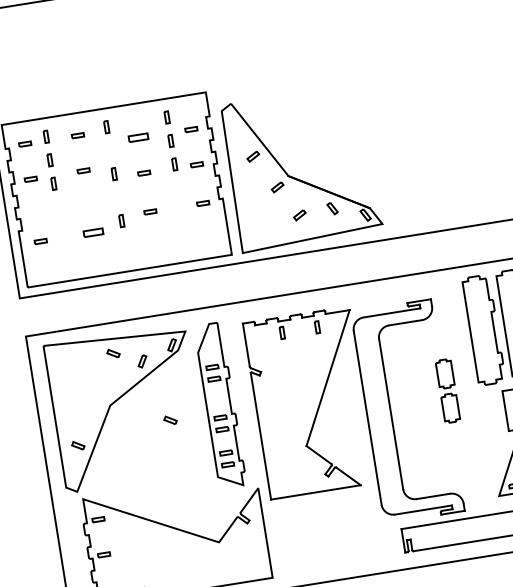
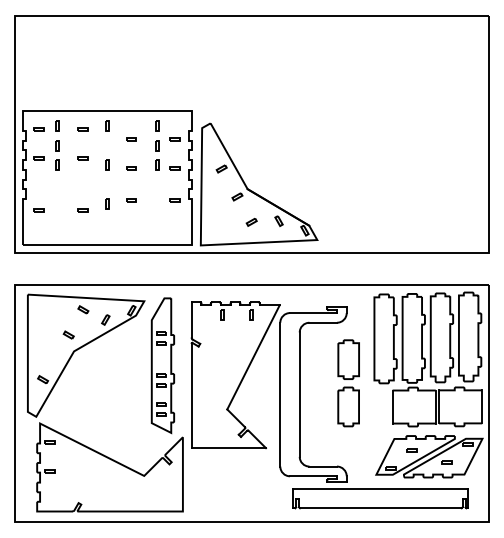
part: (138, 138) -> (131, 139), size x0.62
part: (93, 233) -> (82, 210), size x0.62
part: (447, 391) -> (348, 383), size x1.67
part: (170, 419) -> (68, 334), moved

